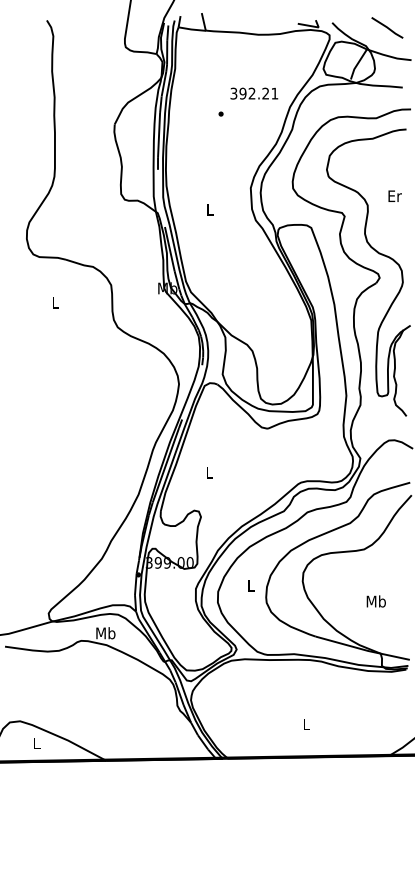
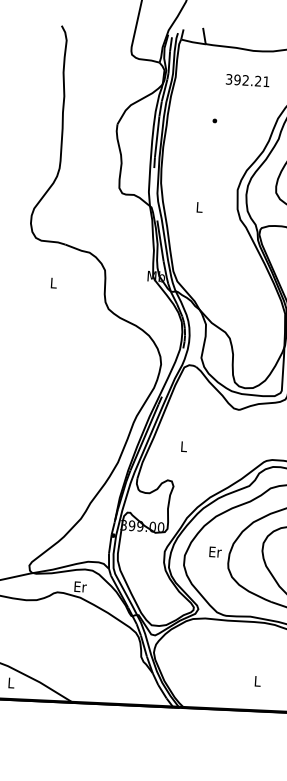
text: (254, 93) -> (247, 80), moved
text: (251, 585) -> (215, 551), L -> Er
text: (105, 633) -> (79, 587), Mb -> Er

